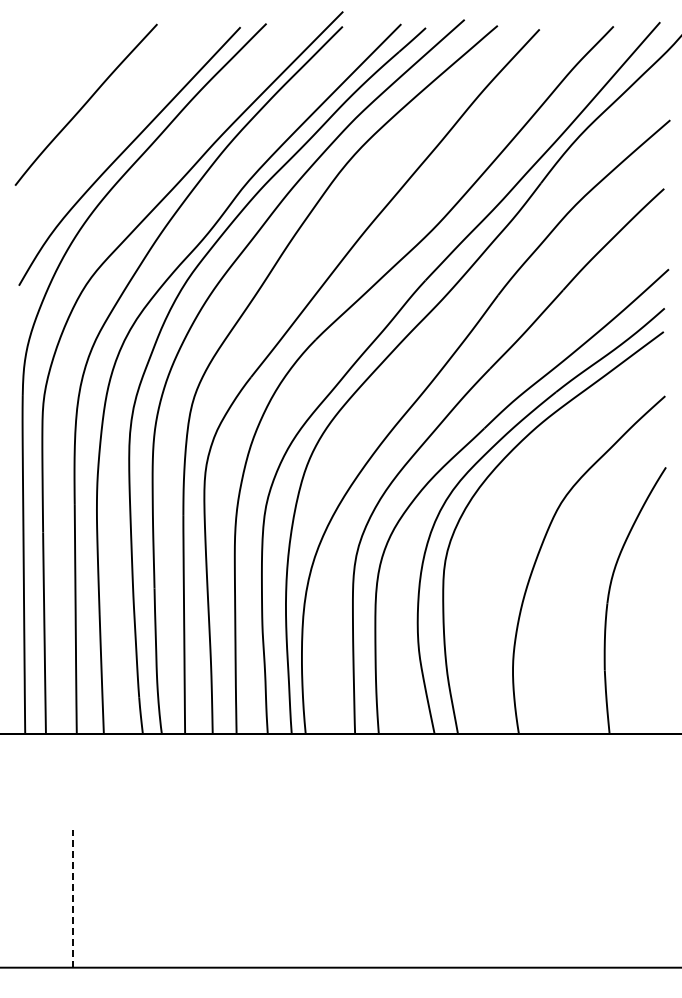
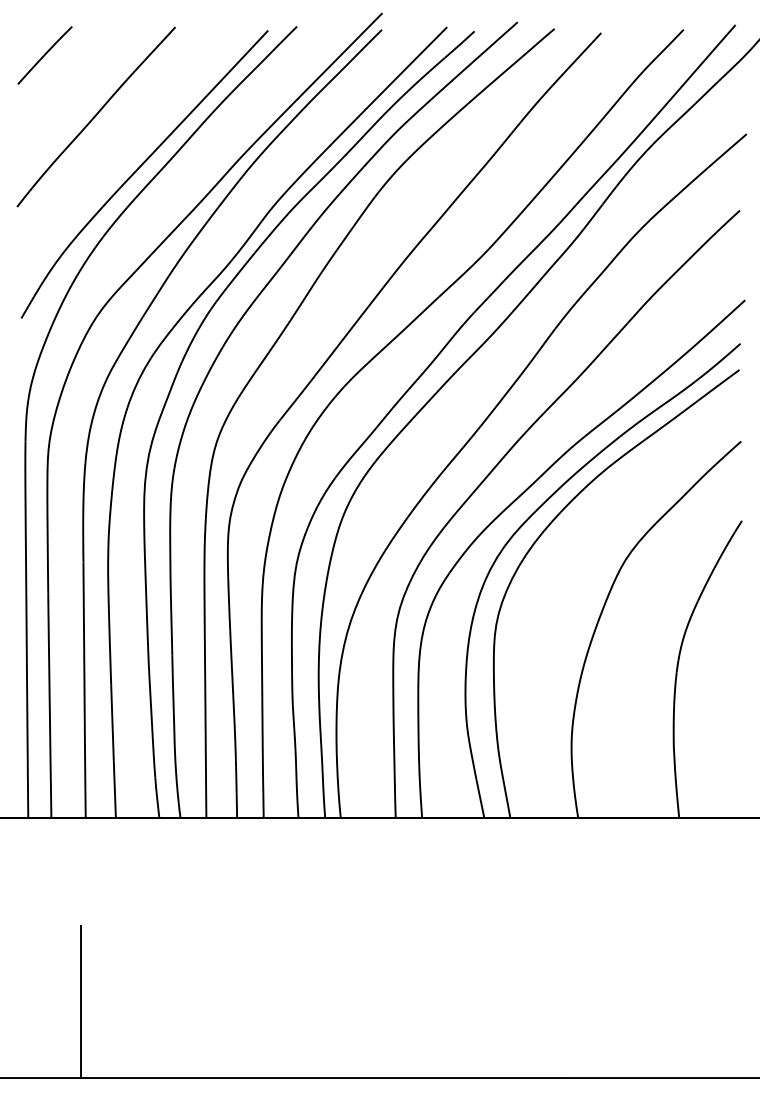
line: (40, 49) -> (45, 55), added
line: (72, 898) -> (80, 1000), dashed -> solid

